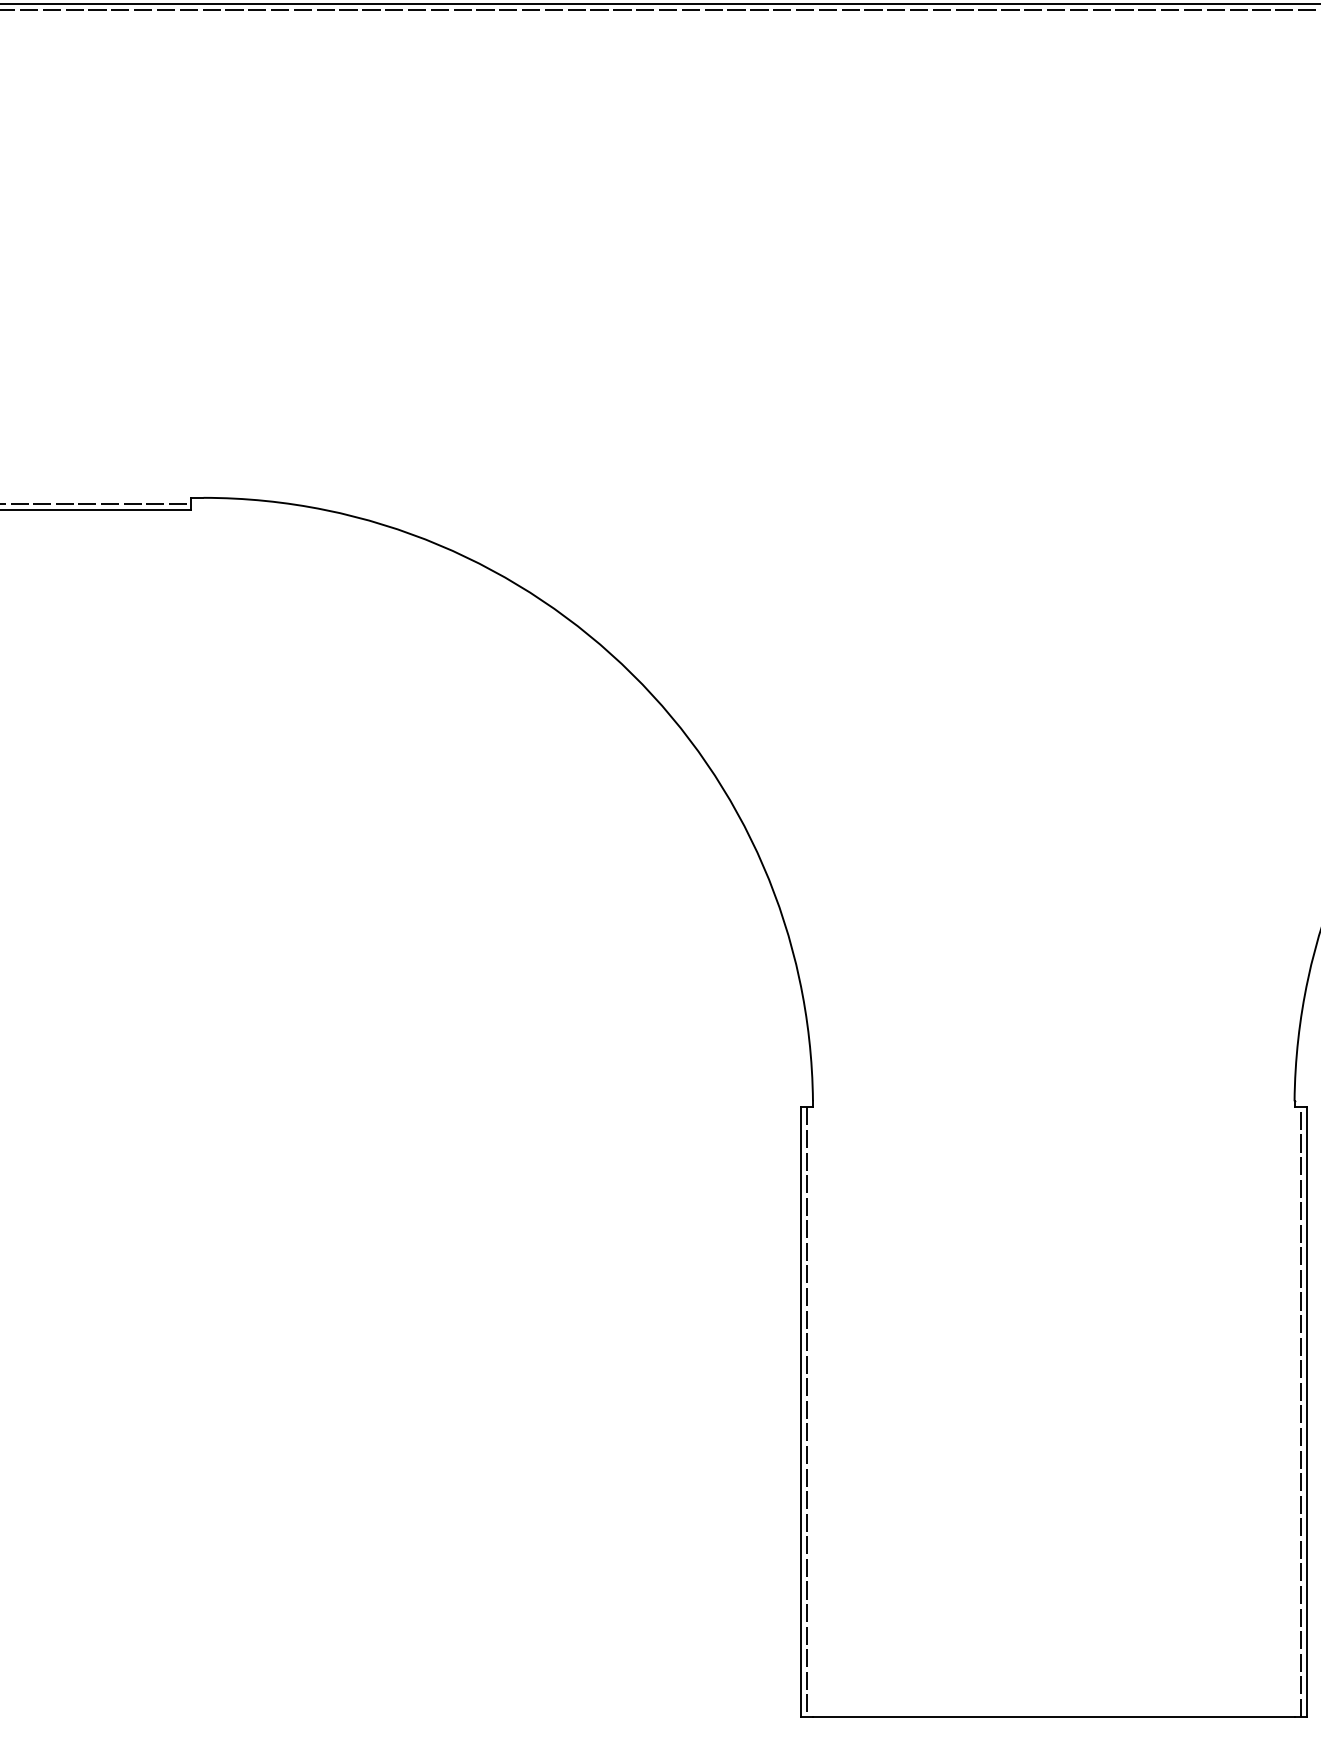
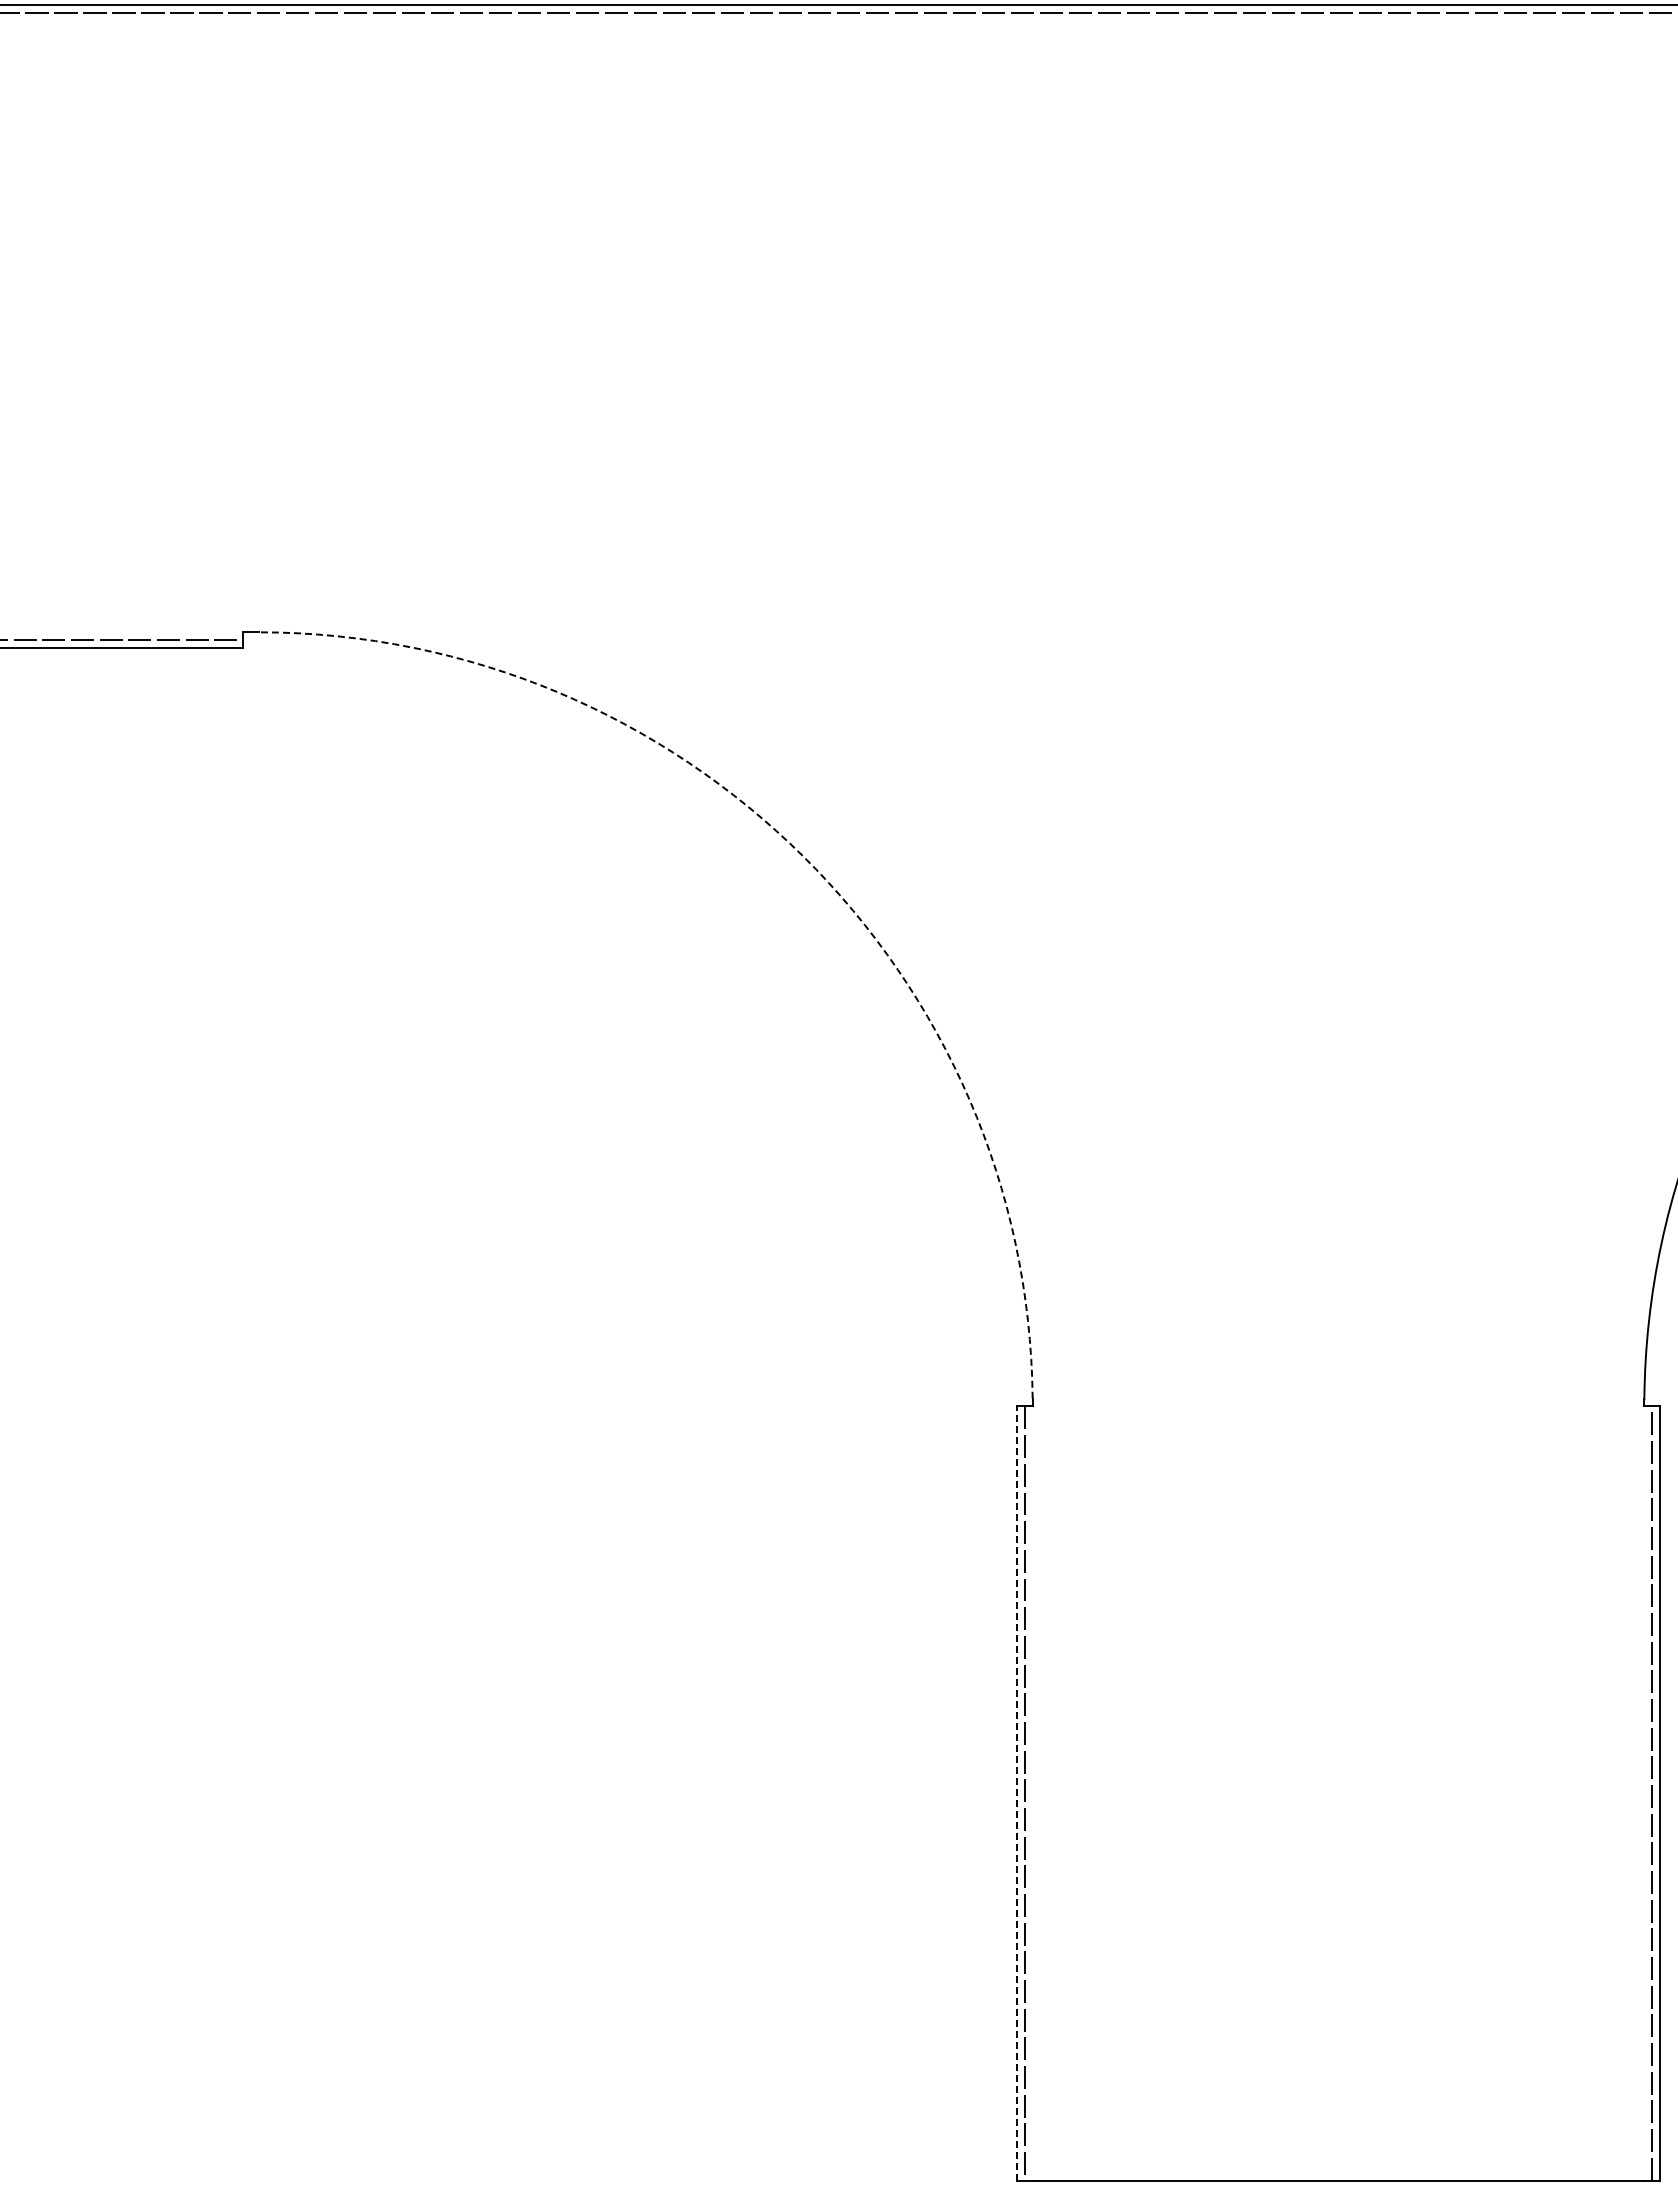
arc: (632, 674) -> (803, 856), solid -> dashed
line: (801, 1412) -> (1017, 1793), solid -> dashed

